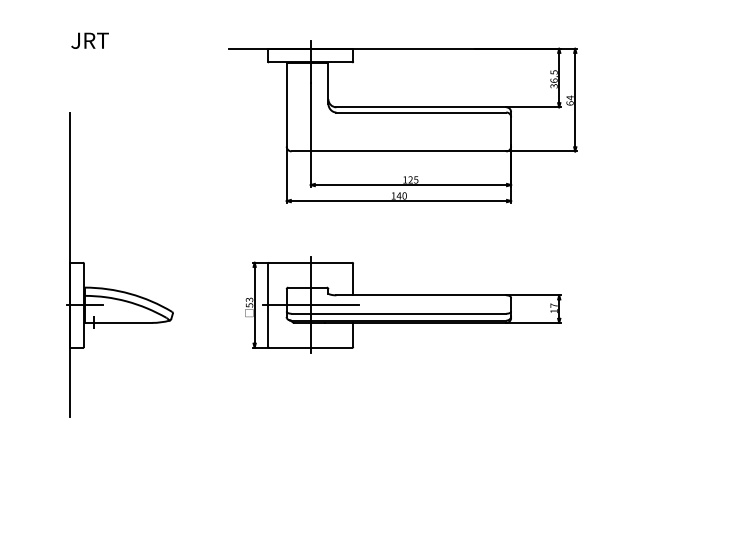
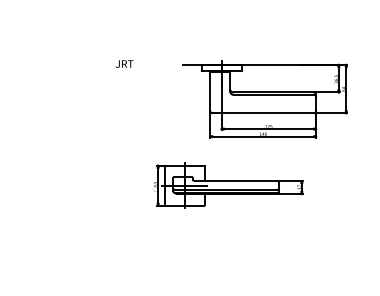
text: (89, 39) -> (124, 63), moved
part: (401, 122) -> (264, 99), moved
part: (115, 287) -> (92, 177), removed

